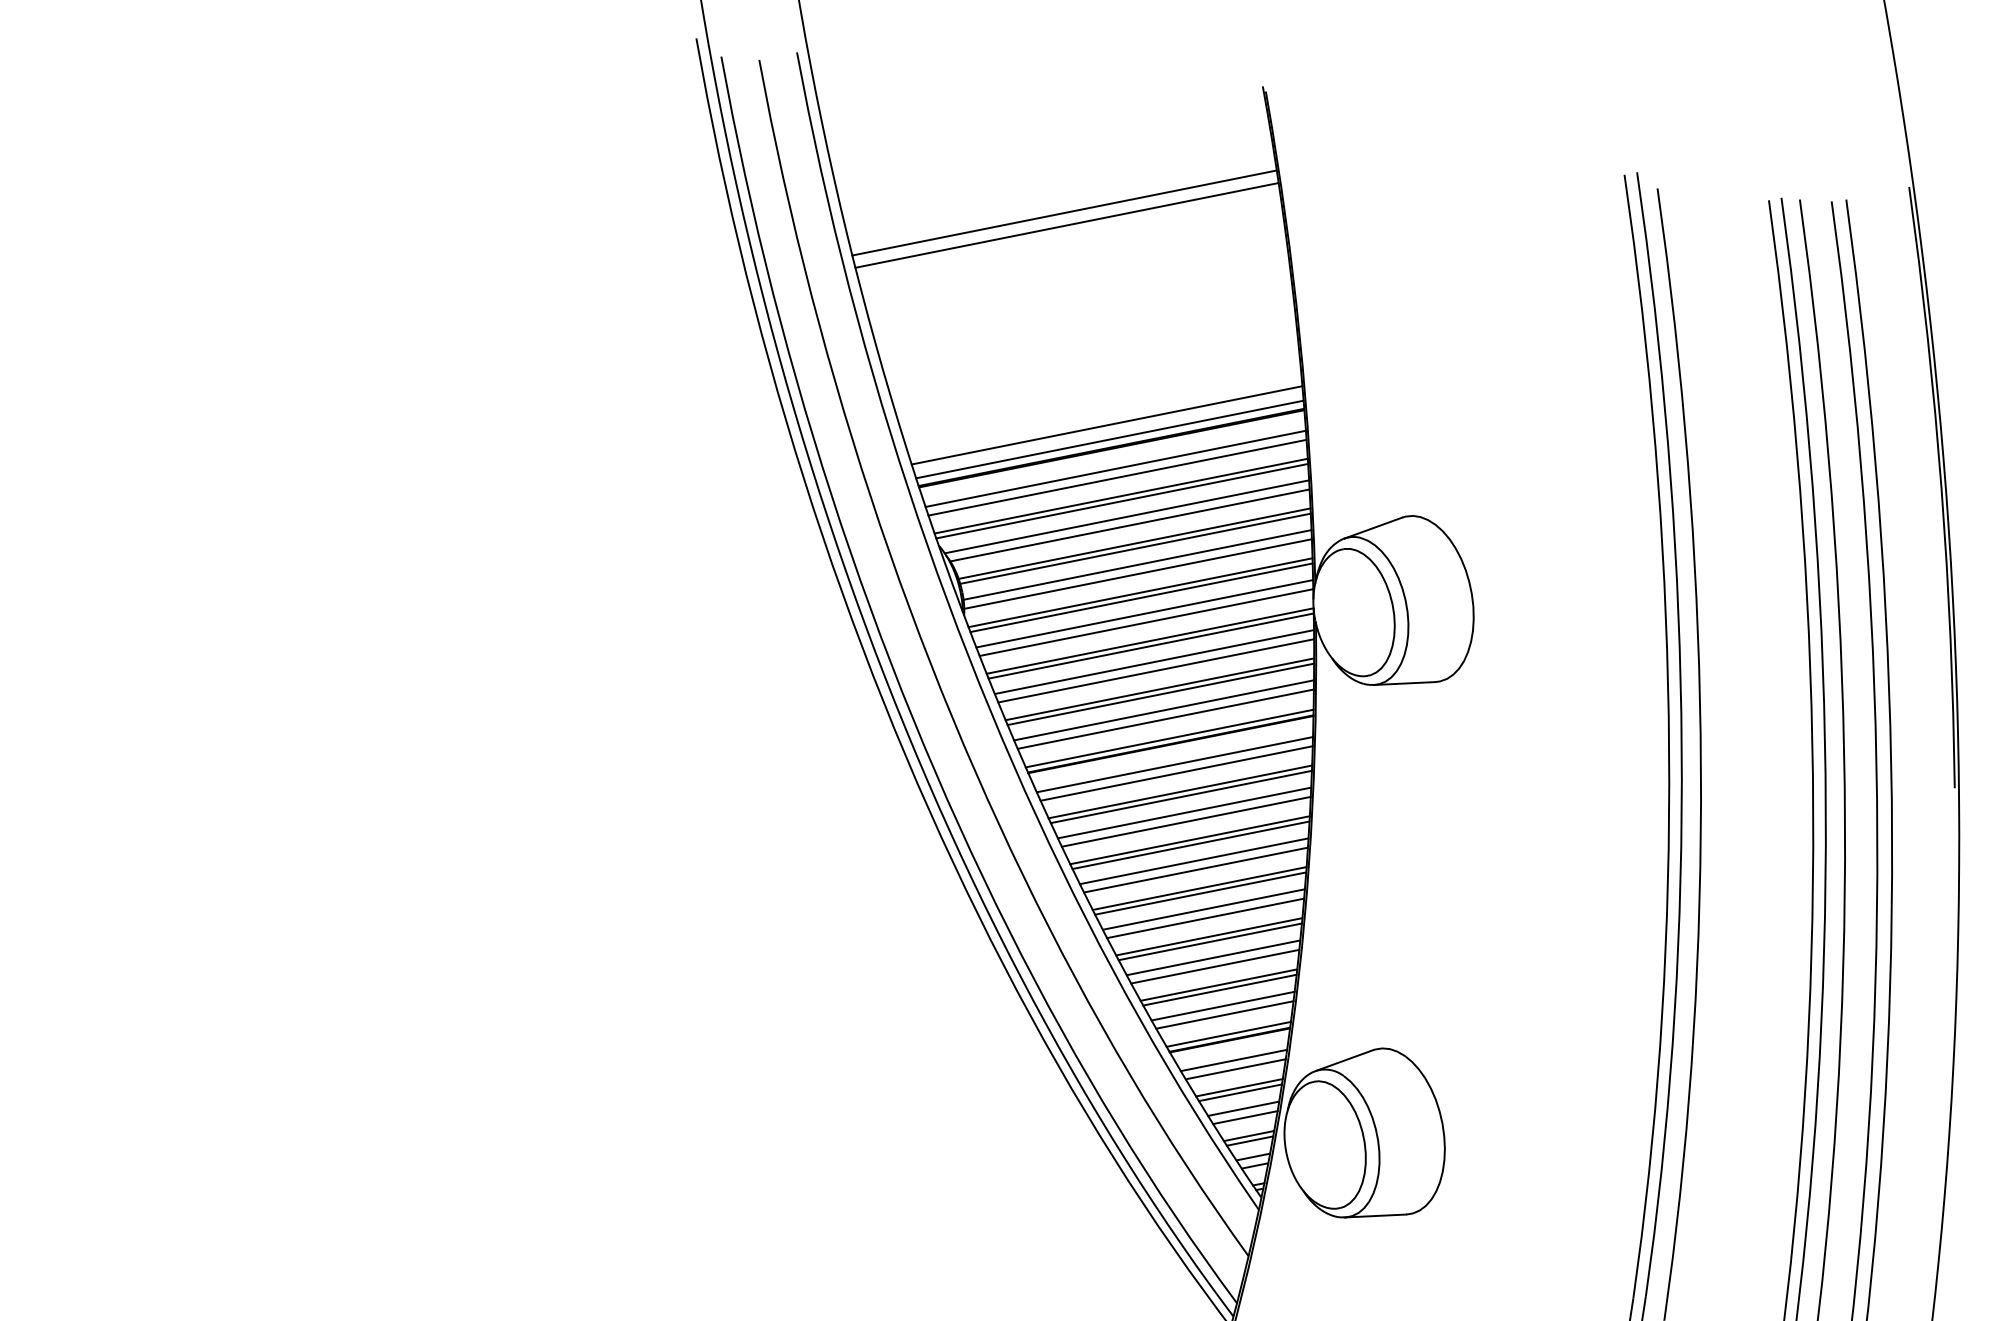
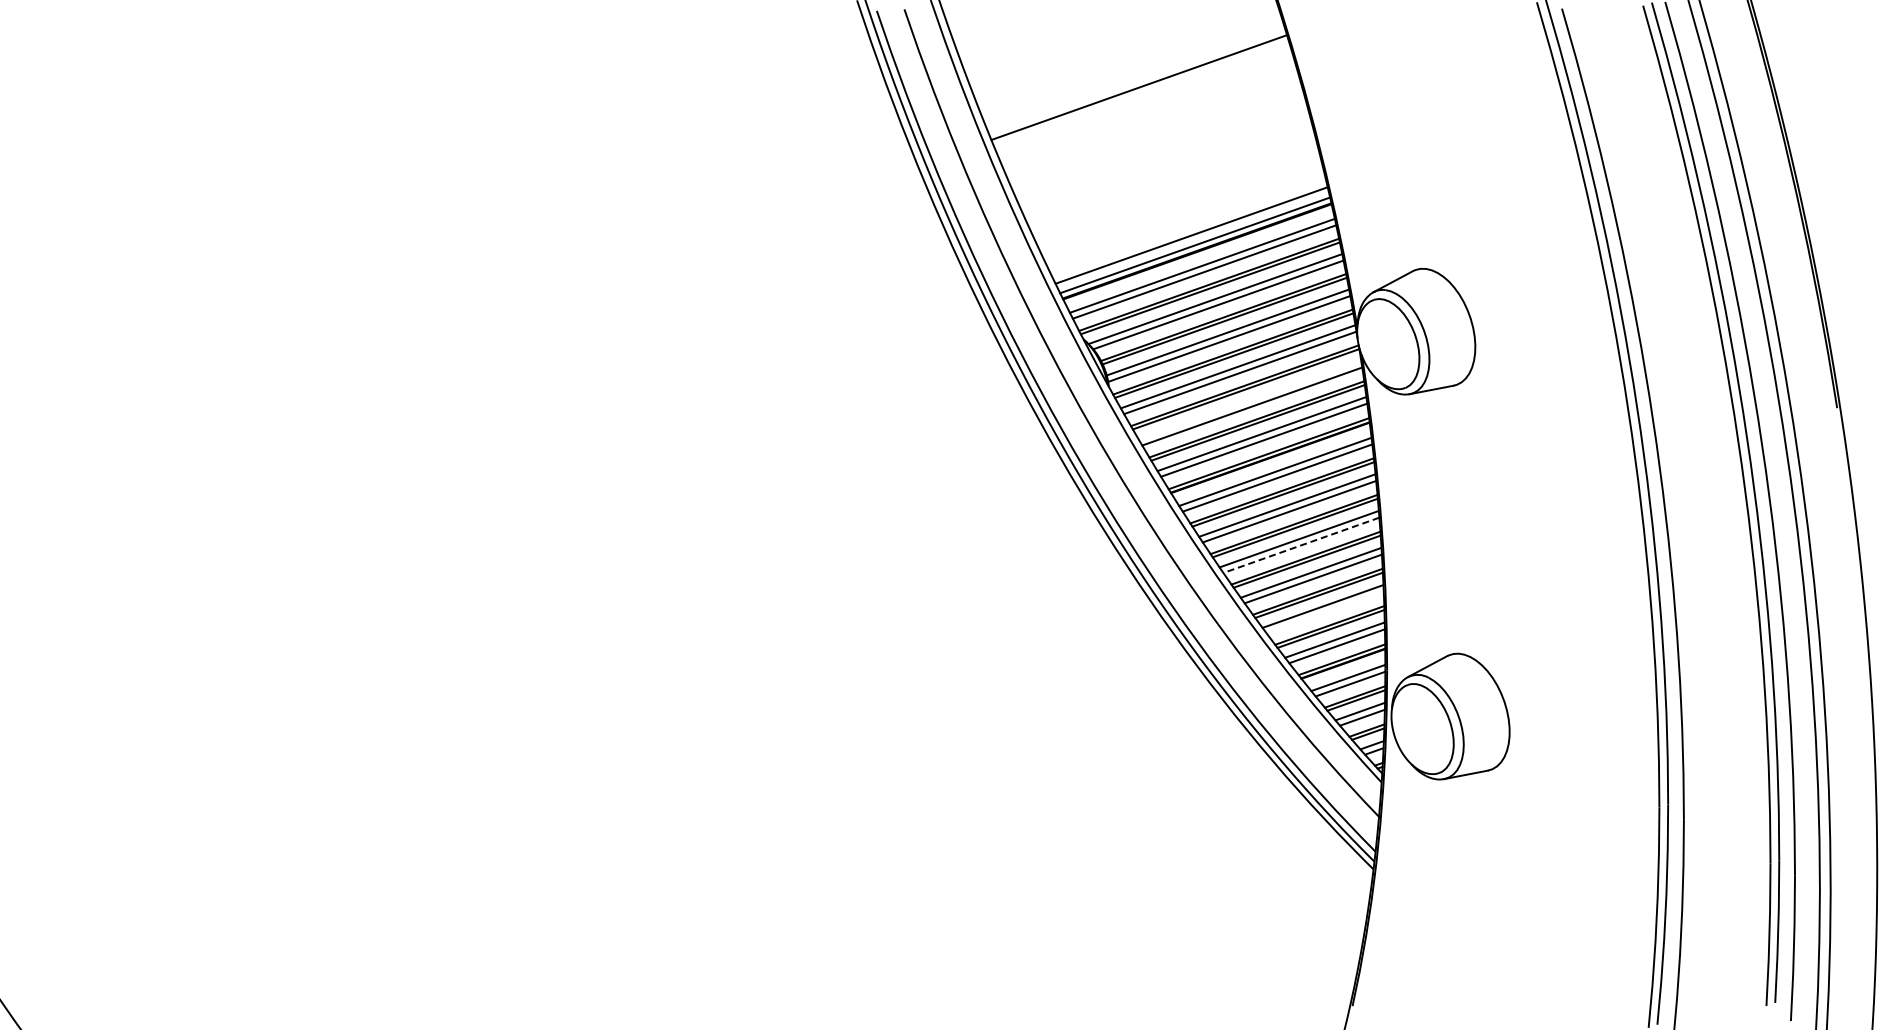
line: (1066, 224) -> (1141, 95), removed
line: (1154, 662) -> (1250, 400), removed
line: (1196, 870) -> (1301, 545), solid -> dashed
line: (1214, 966) -> (1324, 612), removed

